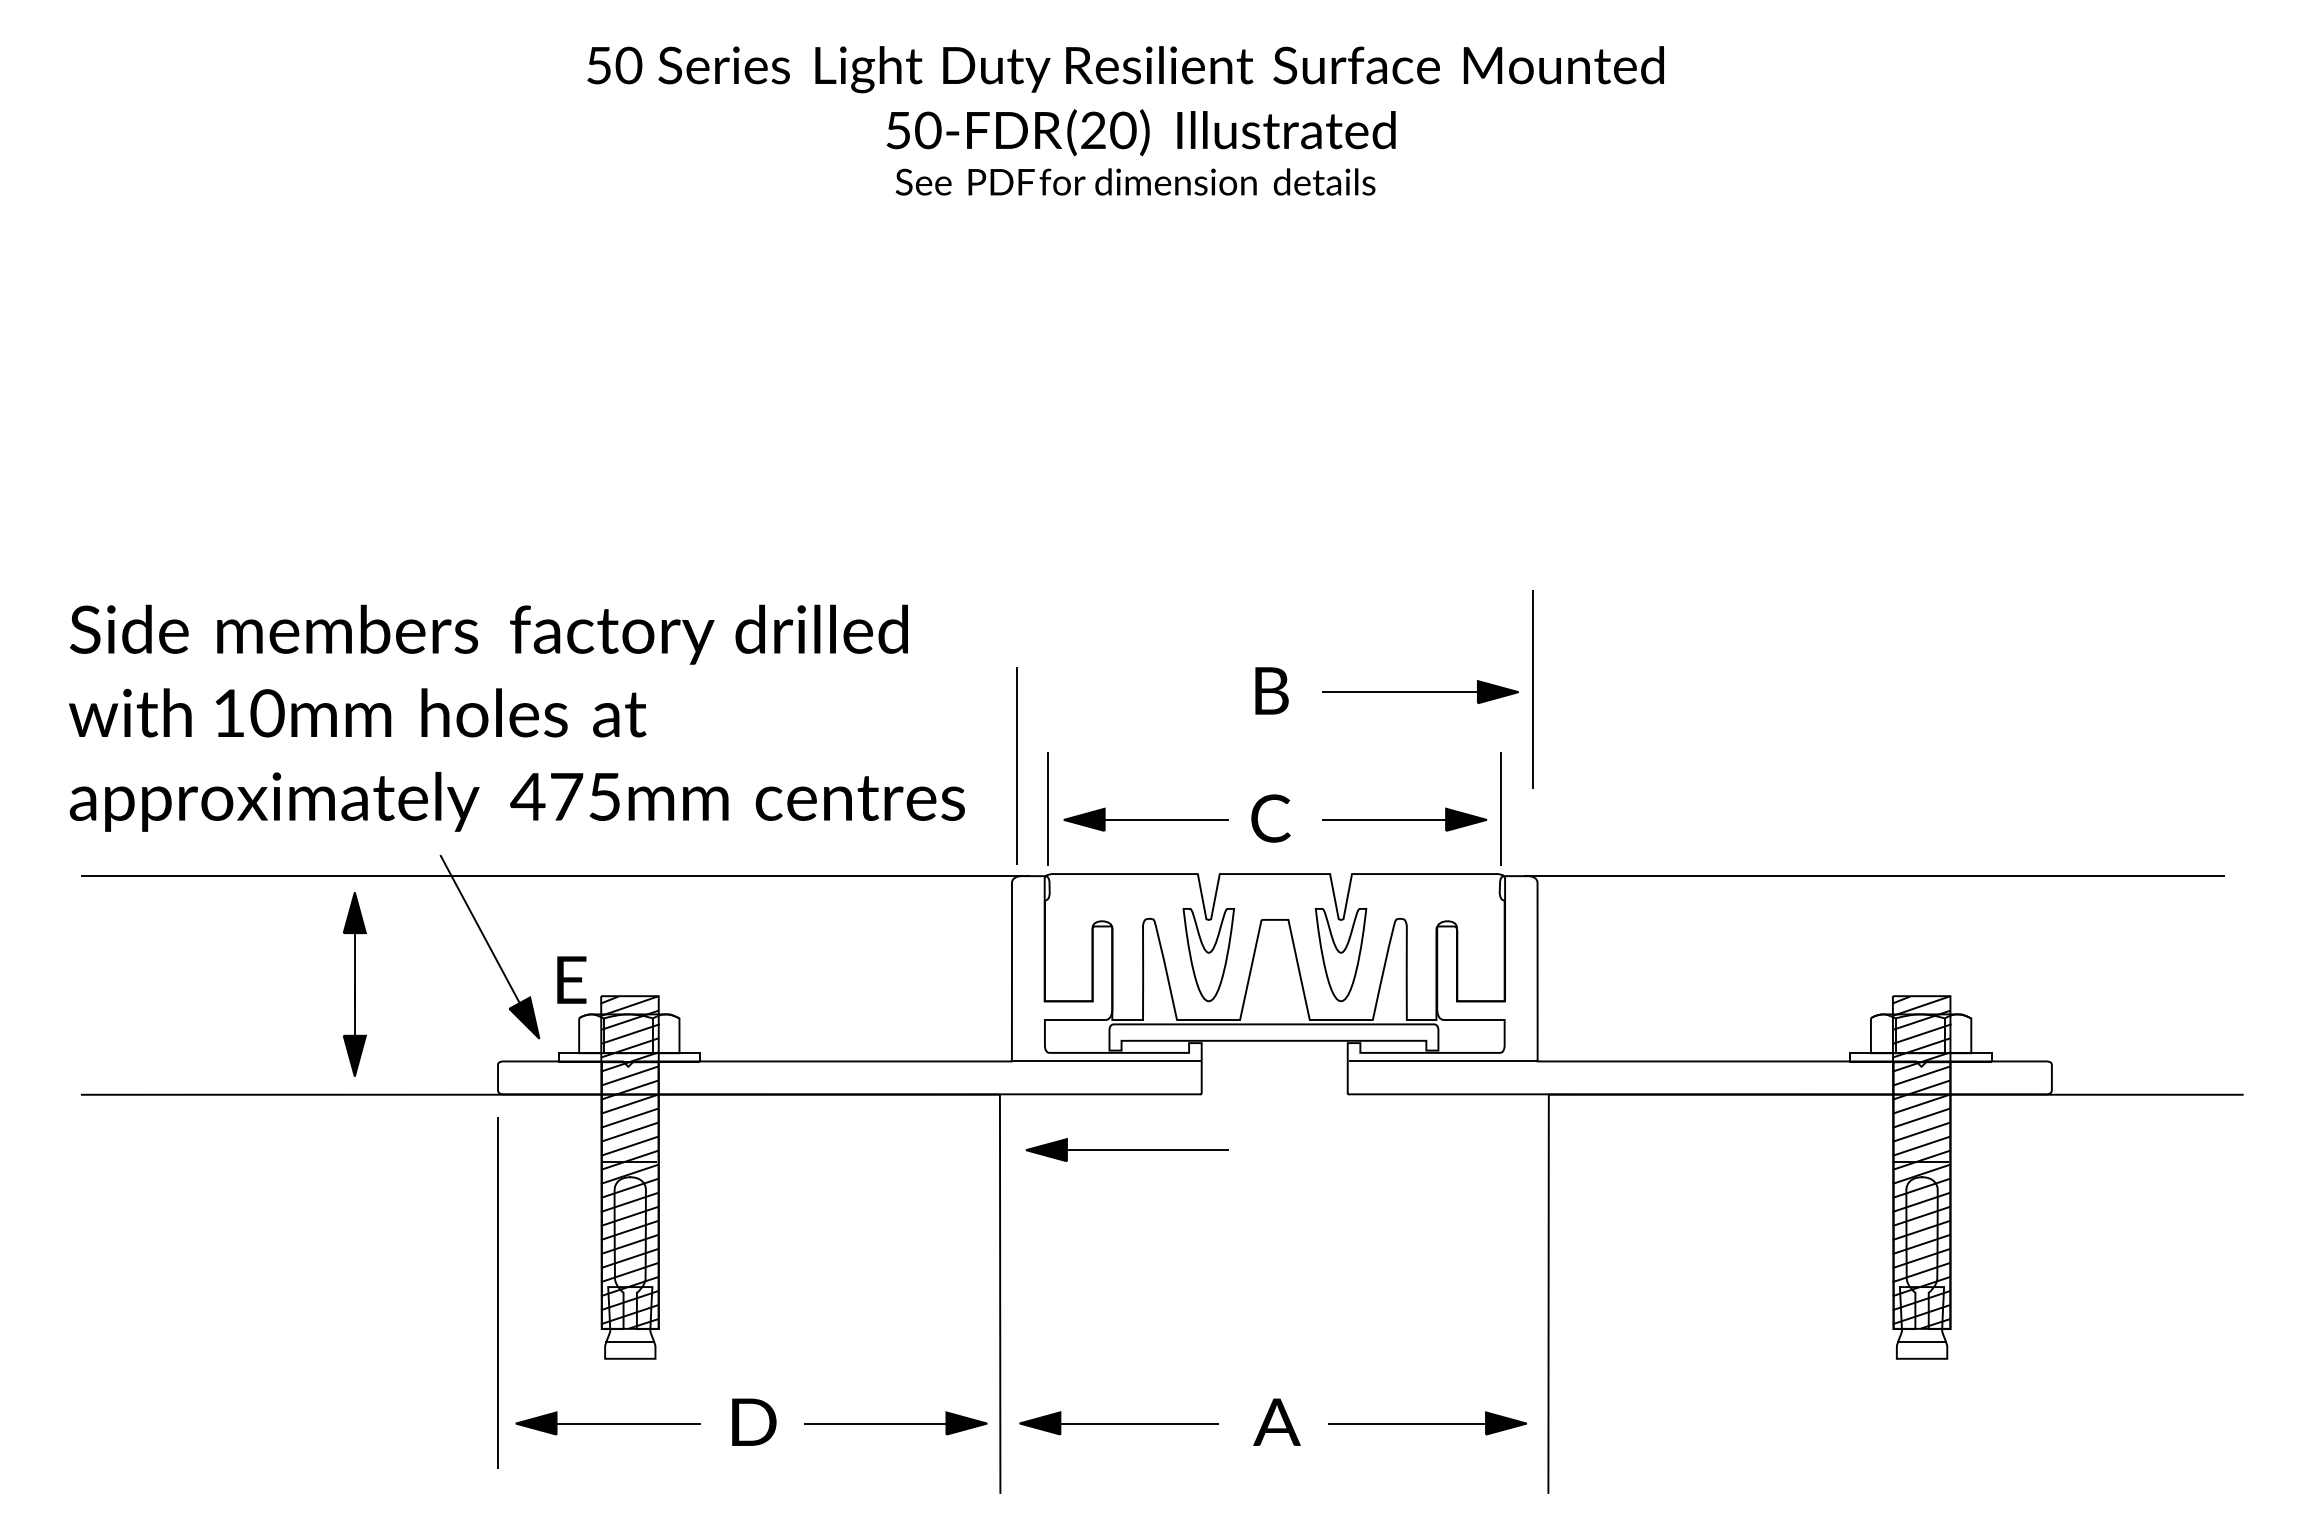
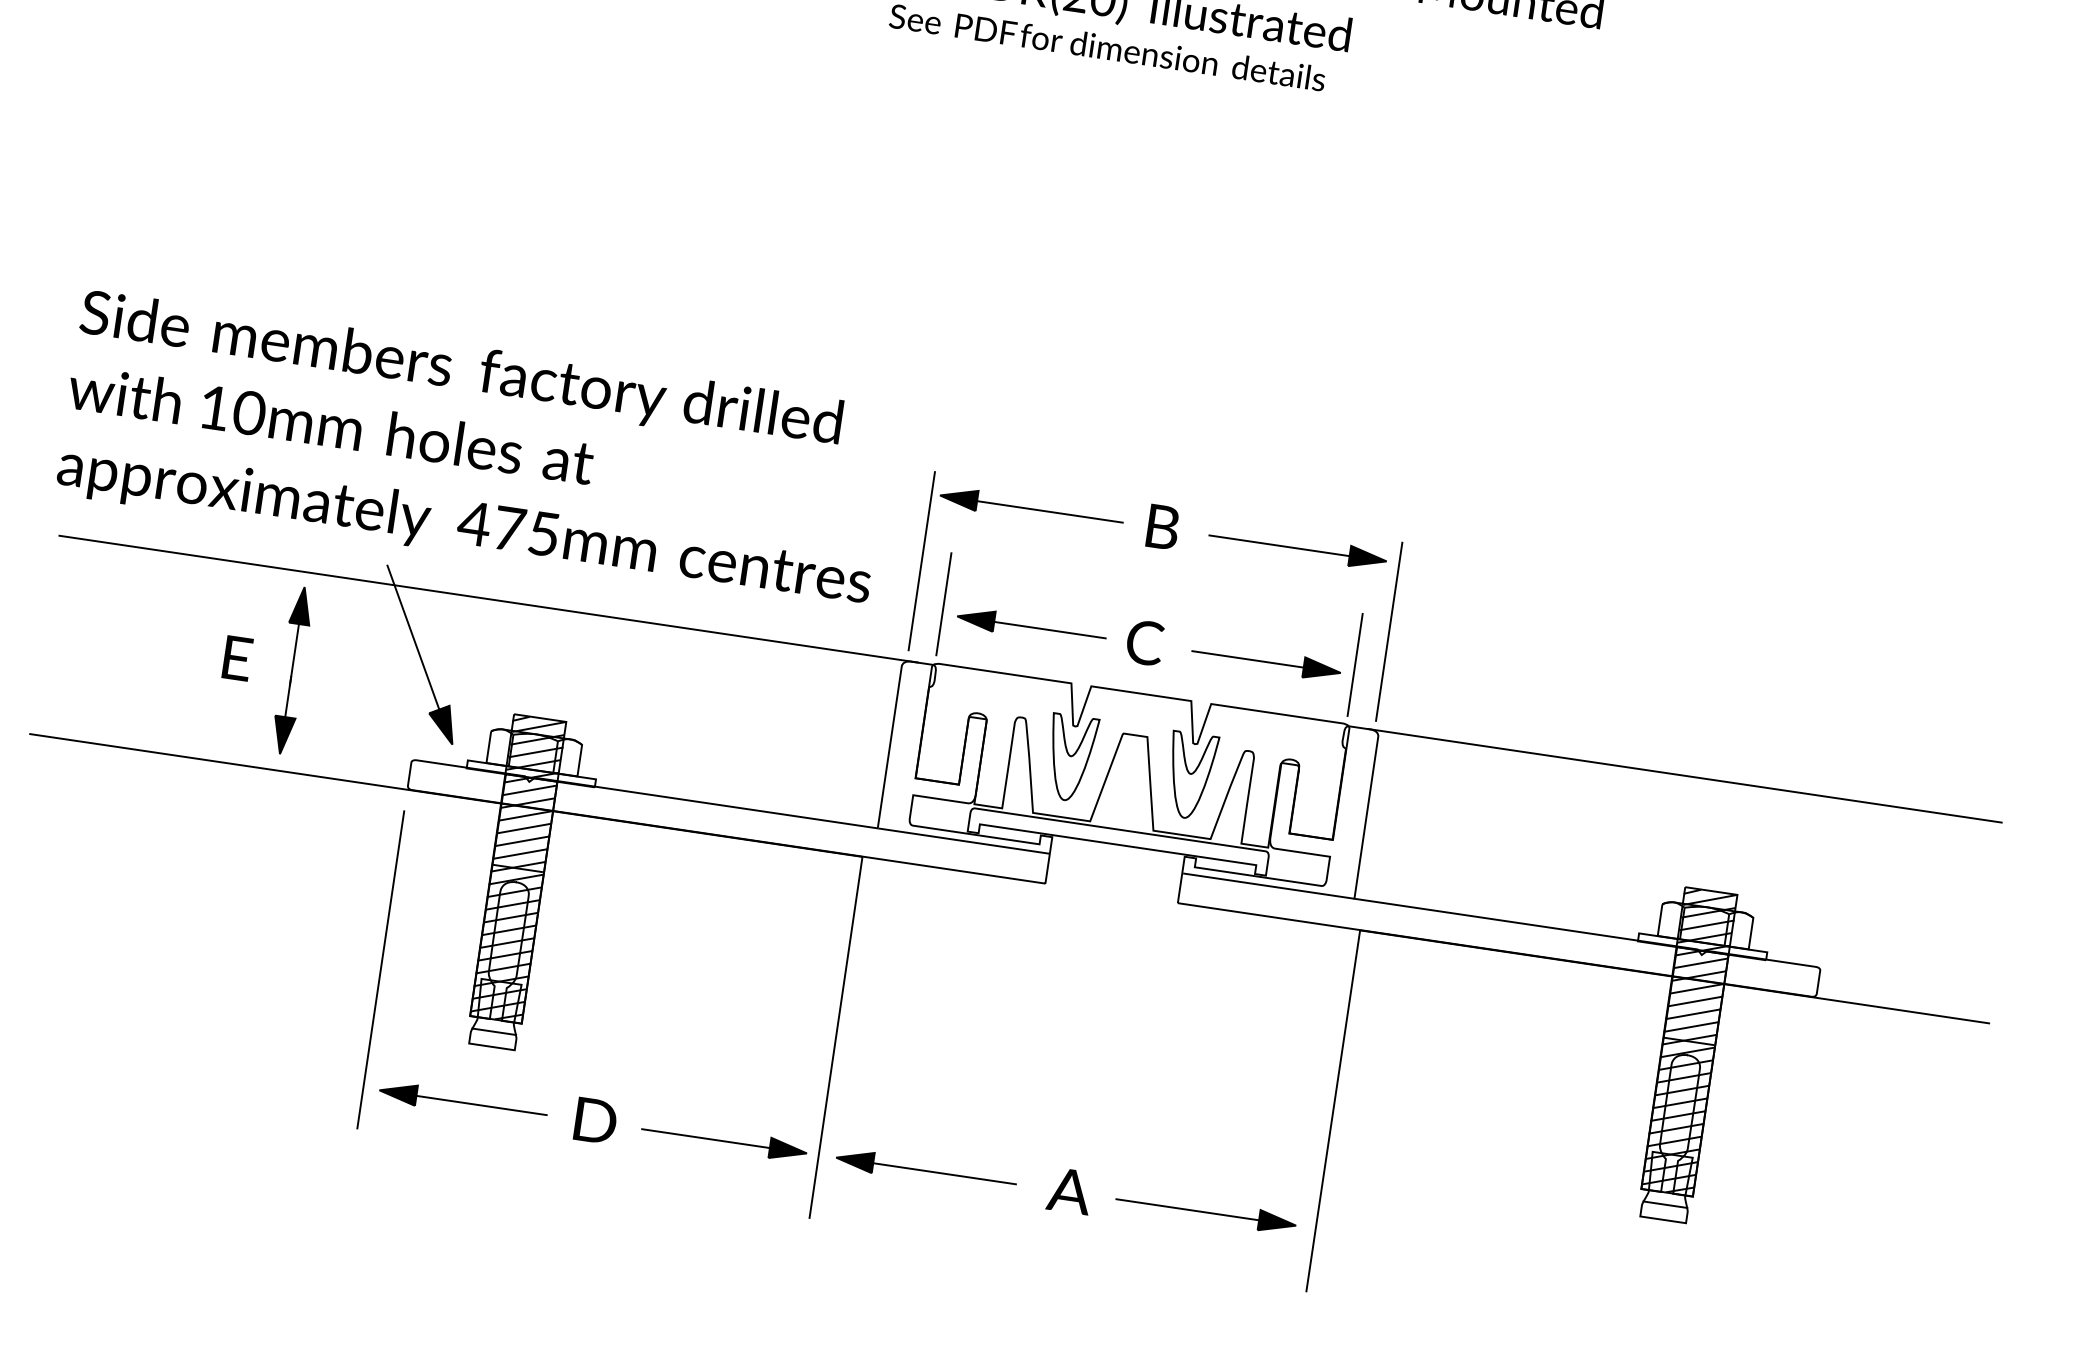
line: (1532, 689) -> (1389, 631), moved
text: (571, 979) -> (237, 657), moved
part: (1126, 1150) -> (1031, 509), moved

